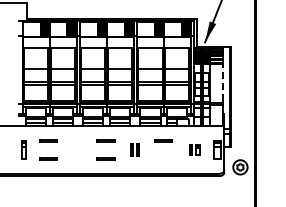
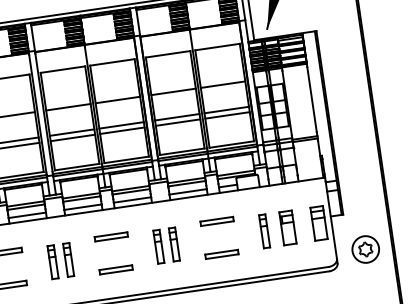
line: (223, 83) -> (312, 99), dashed -> solid
part: (76, 149) -> (59, 260), added
part: (134, 149) -> (165, 245), size x1.43
part: (194, 149) -> (276, 228), size x1.67
line: (163, 158) -> (221, 253), added

